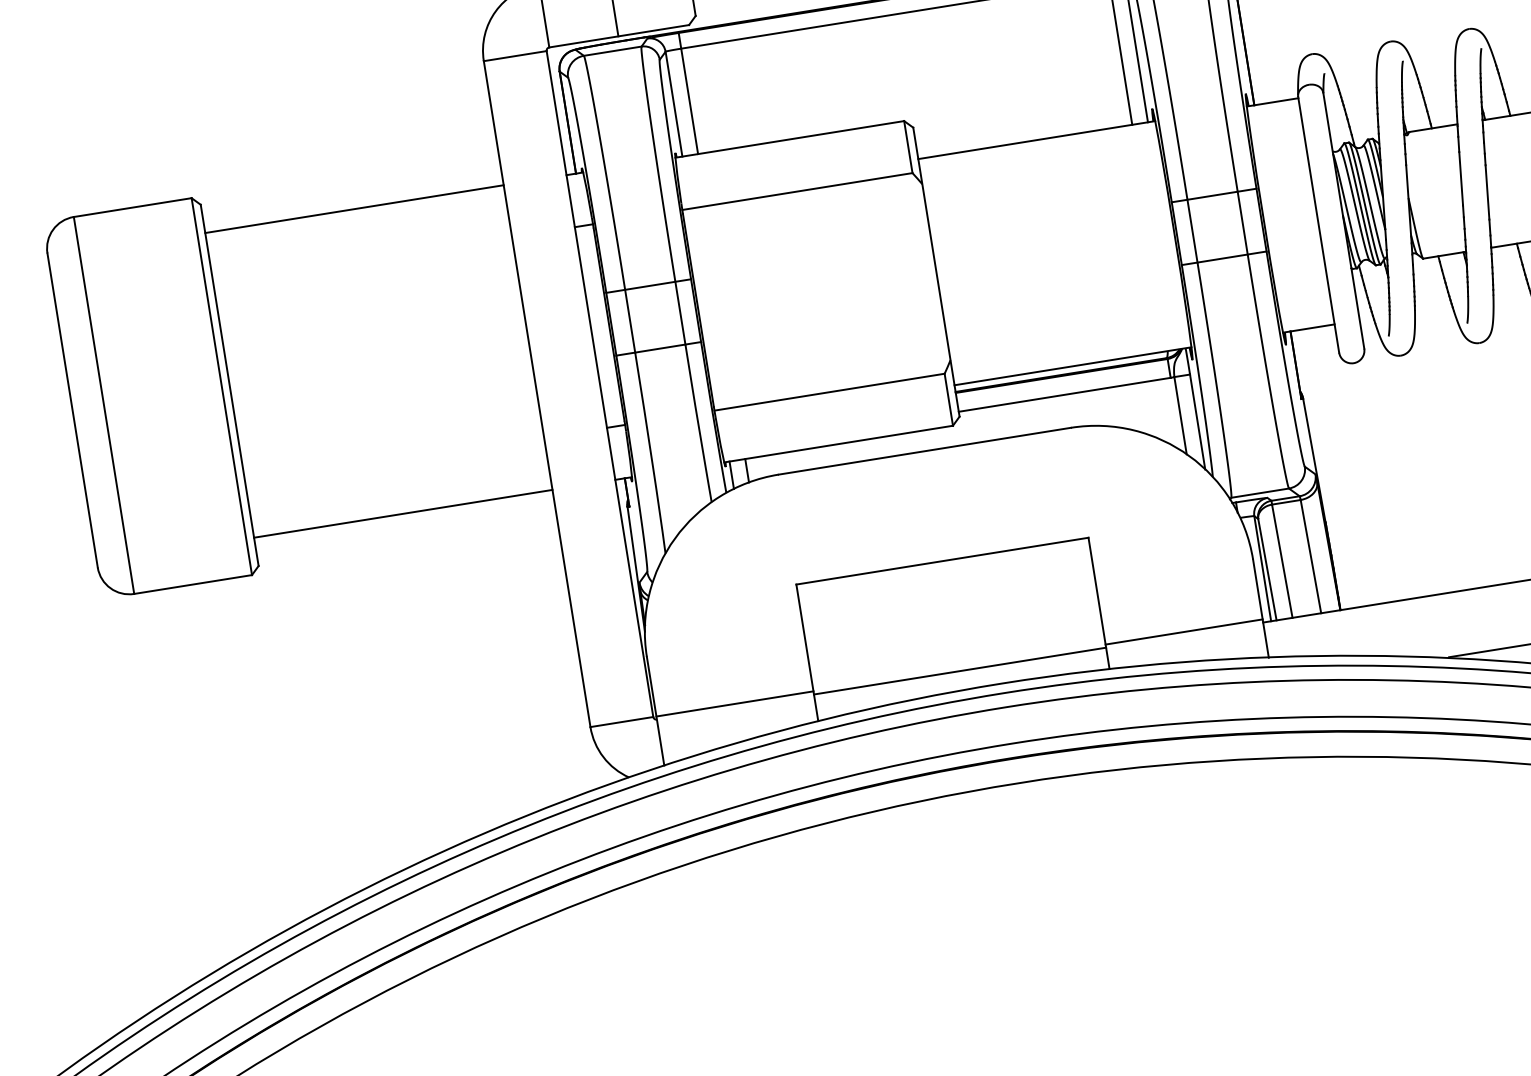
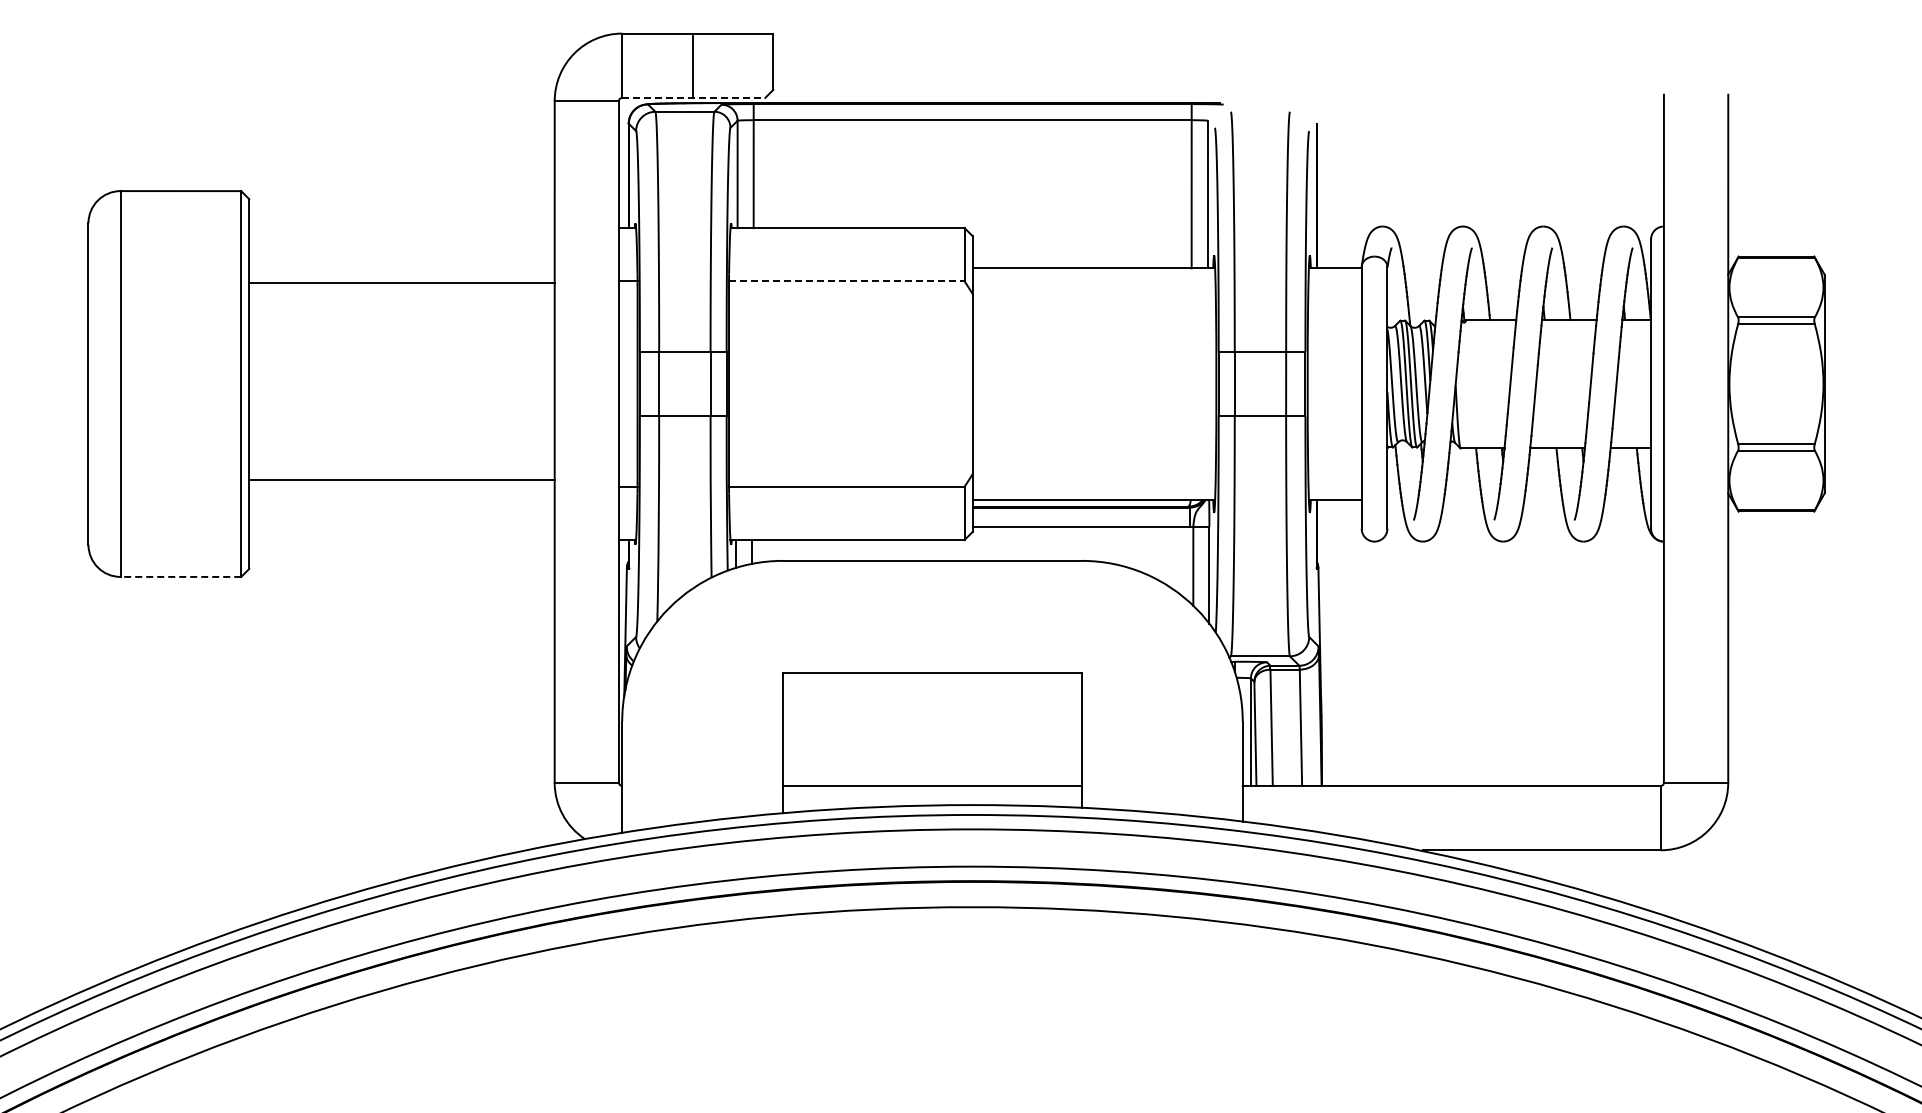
line: (618, 35) -> (693, 97), solid -> dashed
line: (797, 191) -> (846, 281), solid -> dashed
line: (354, 209) -> (401, 283), moved
line: (402, 513) -> (401, 479), moved
line: (192, 584) -> (180, 576), solid -> dashed
line: (1183, 631) -> (1161, 782), removed
line: (734, 703) -> (702, 782), removed

